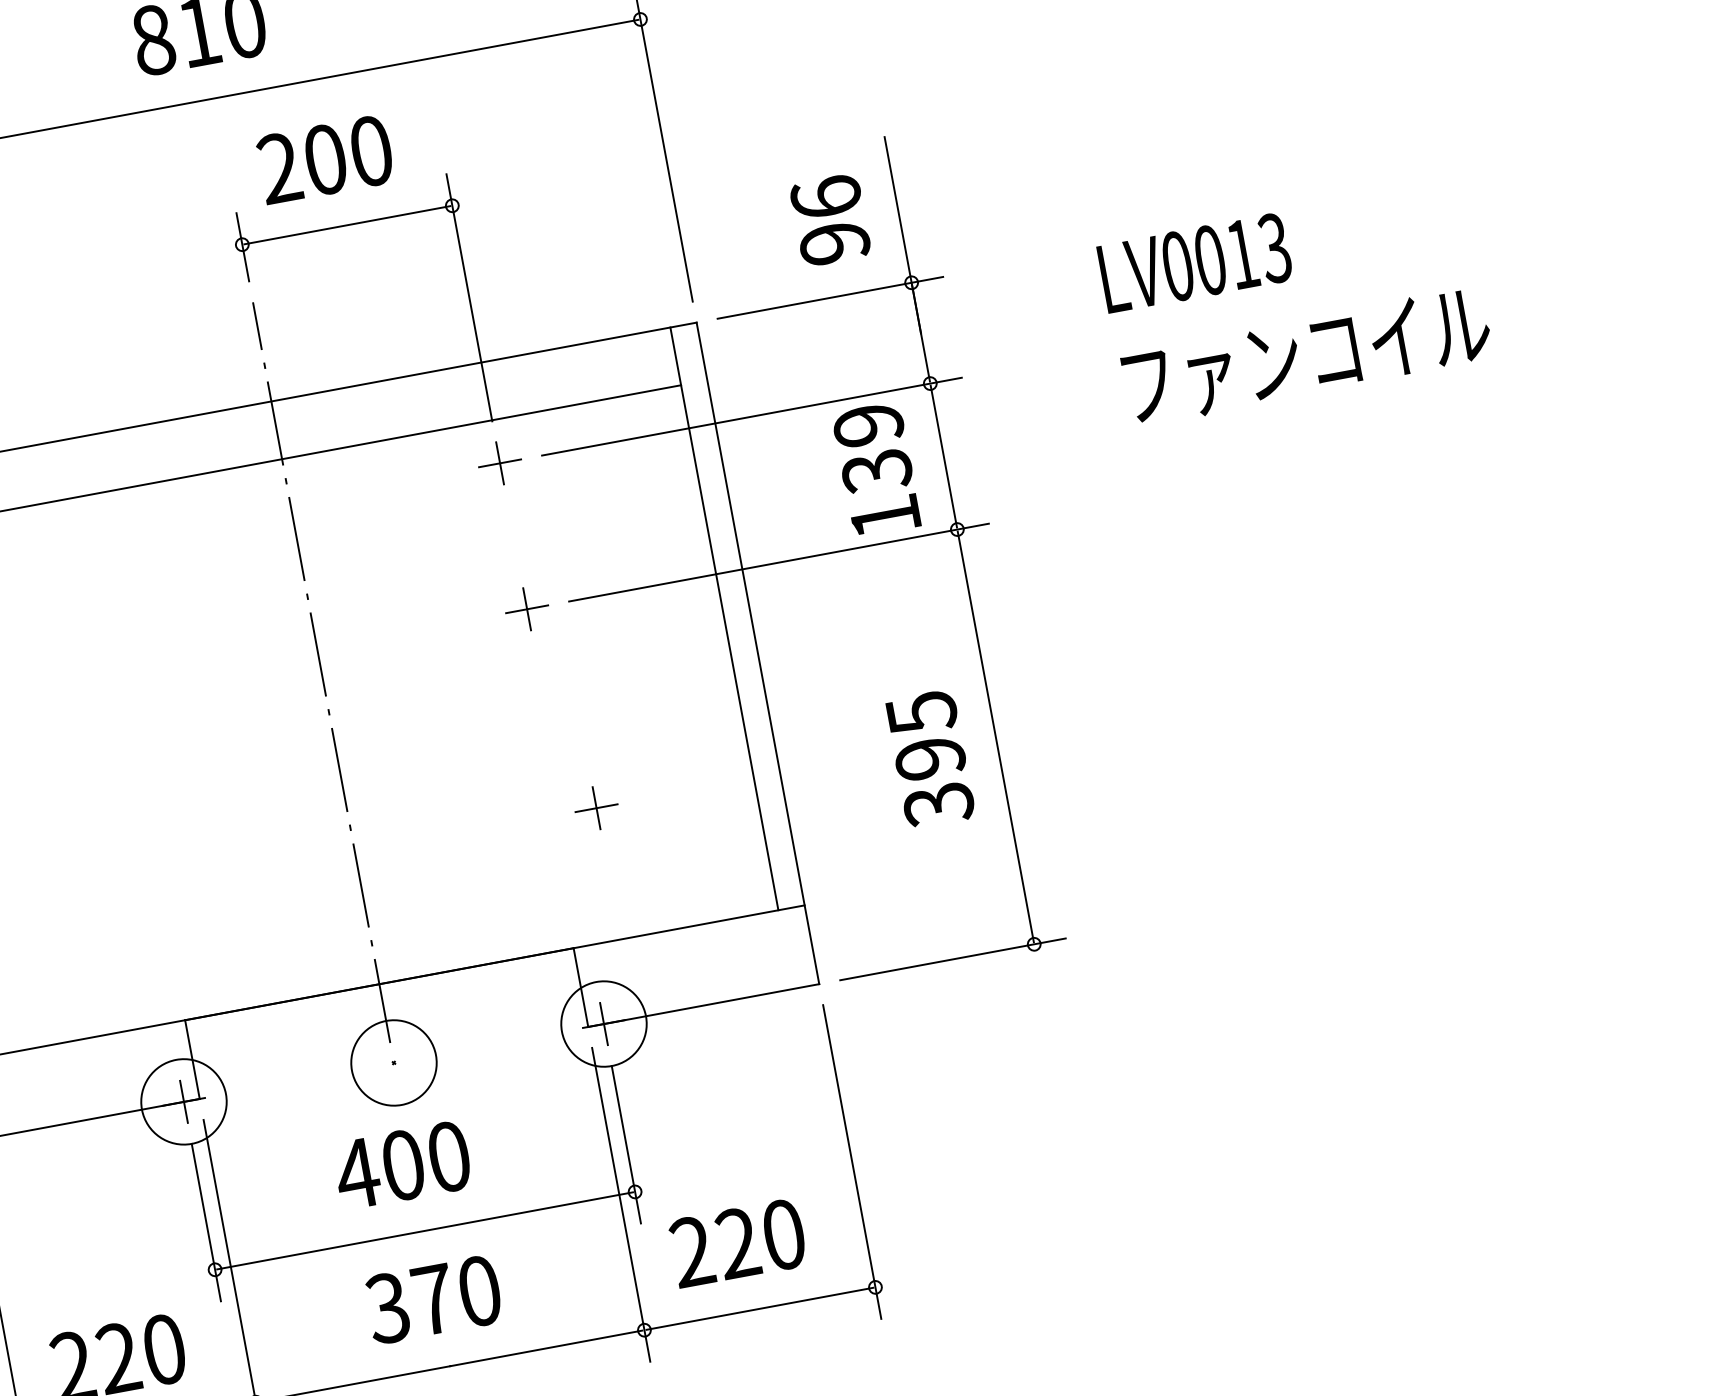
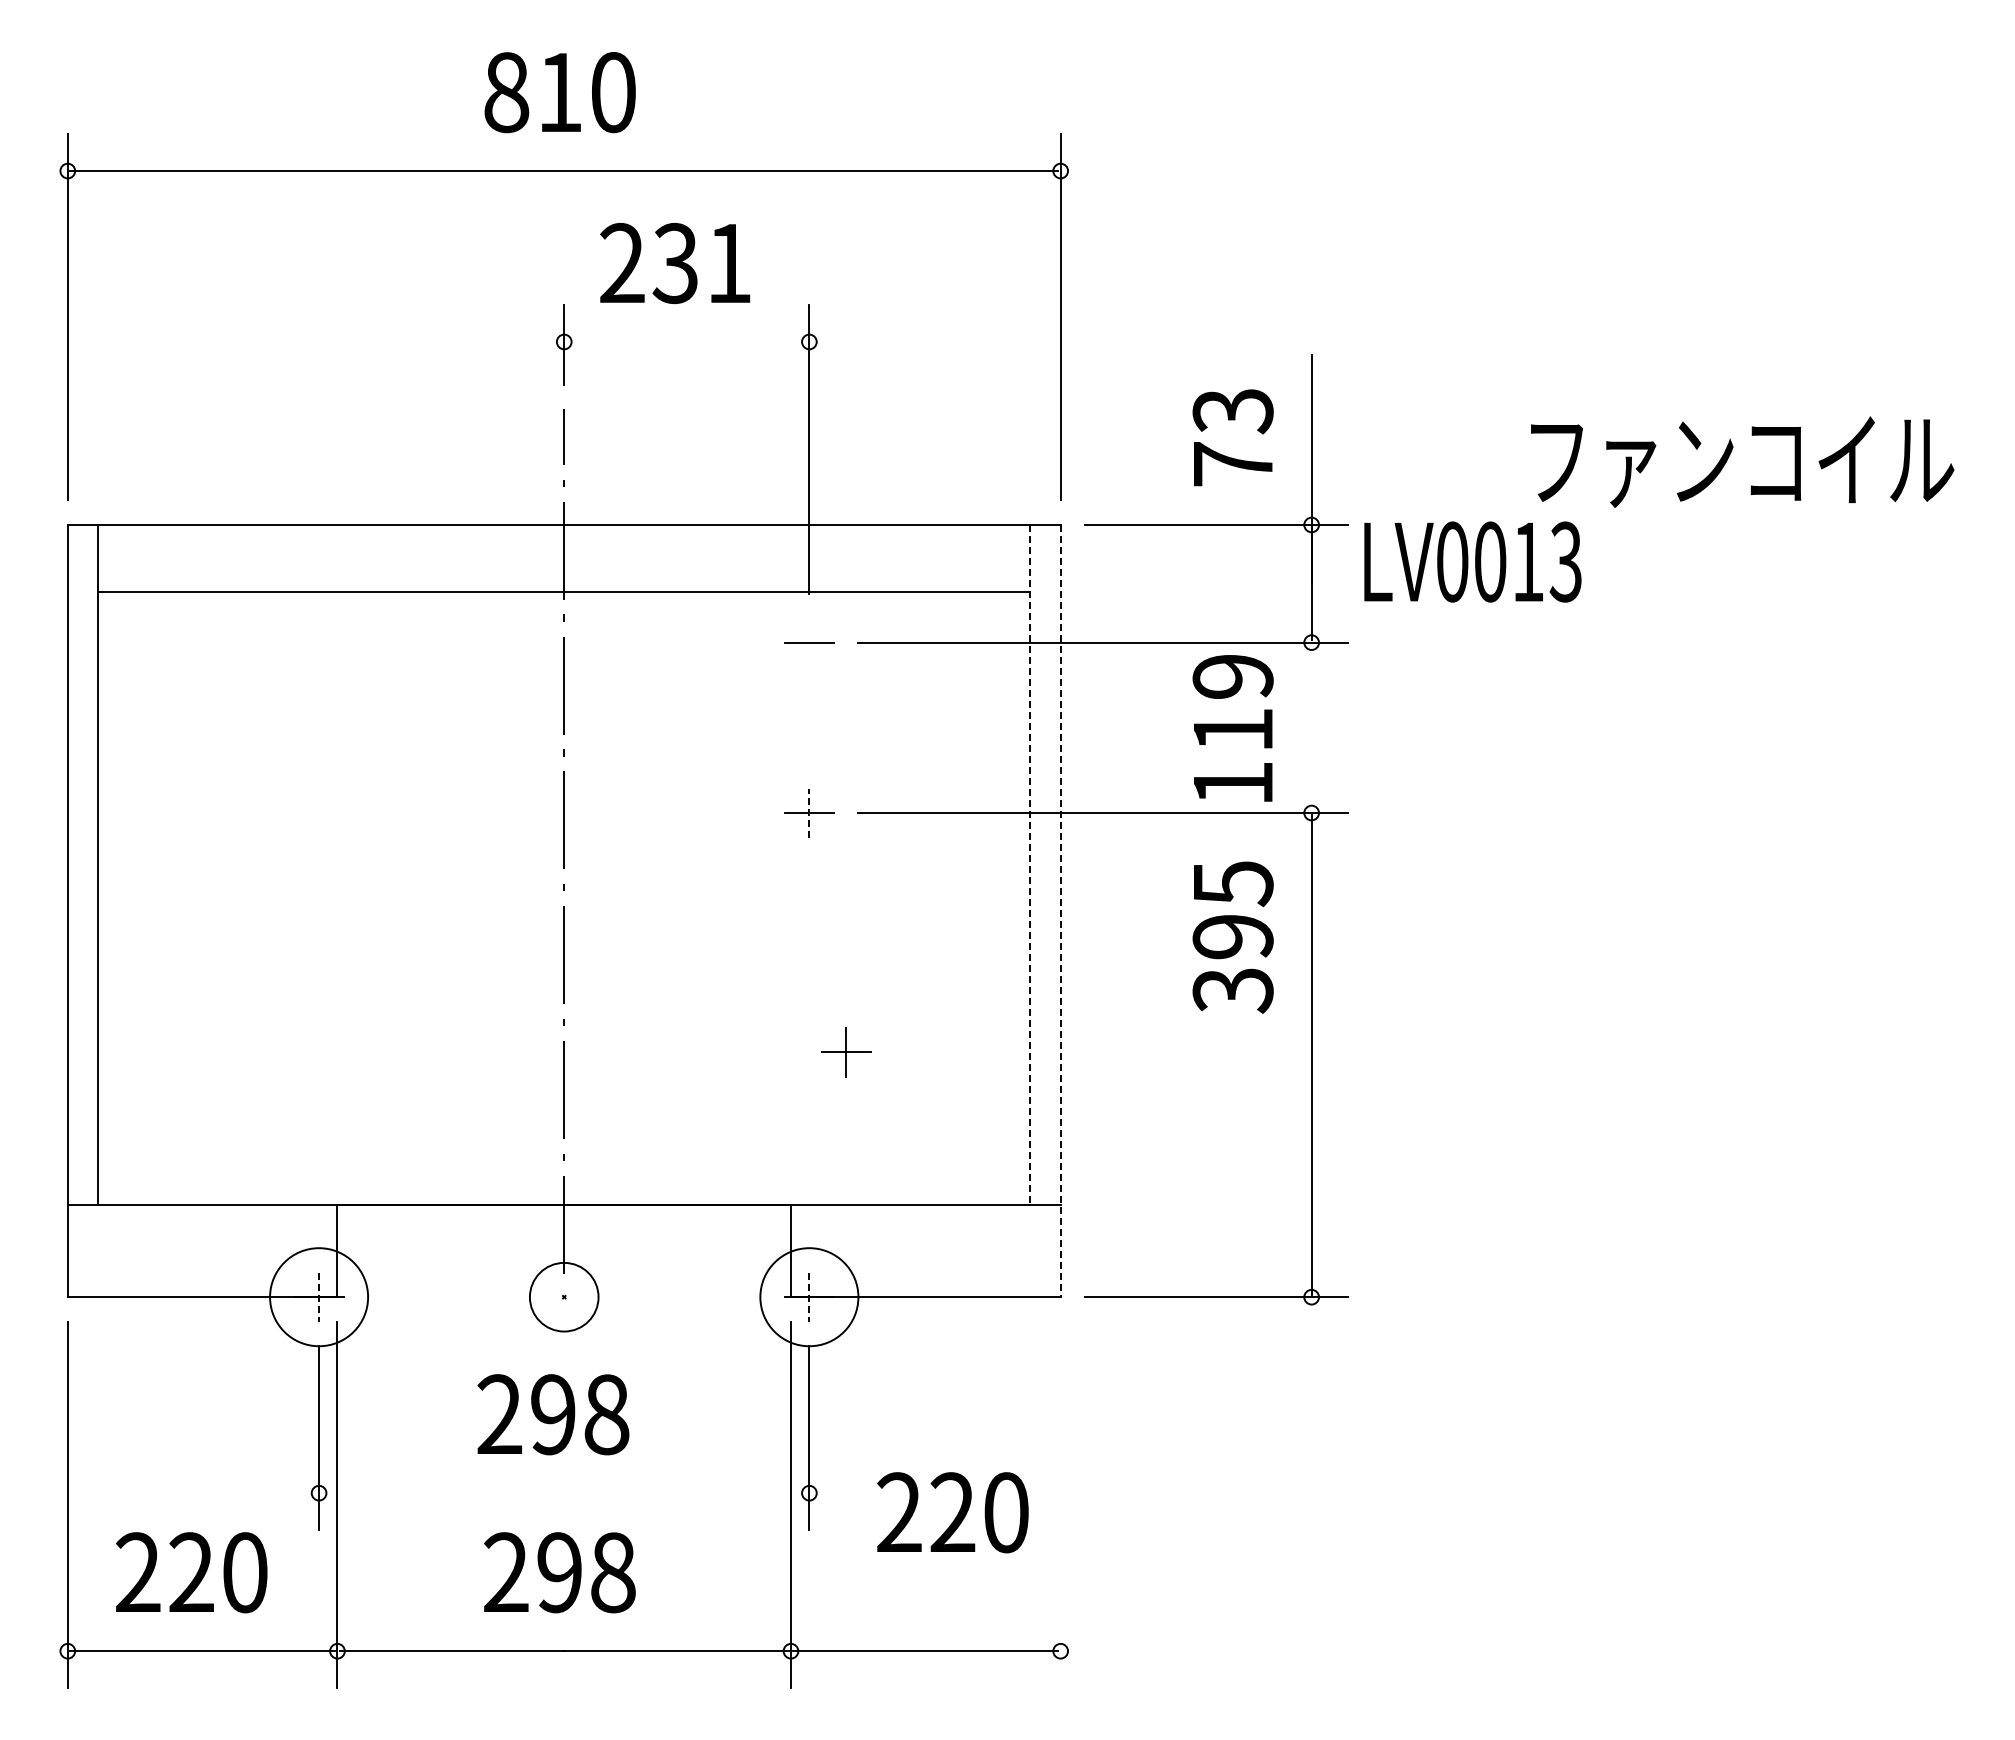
text: (347, 155) -> (701, 263), 200 -> 231
text: (829, 220) -> (1232, 437), 96 -> 73
line: (346, 224) -> (686, 341), removed
text: (1194, 262) -> (1472, 561), moved
text: (1306, 356) -> (1742, 461), moved
line: (943, 456) -> (1311, 727), removed
line: (500, 463) -> (809, 642), removed
text: (876, 471) -> (1232, 730), 139 -> 119
line: (527, 609) -> (809, 813), solid -> dashed
line: (724, 619) -> (1030, 865), solid -> dashed
line: (757, 653) -> (1060, 911), solid -> dashed
text: (929, 759) -> (1232, 937), moved
line: (604, 1024) -> (809, 1297), solid -> dashed
circle: (394, 1063) -> (564, 1297), size x0.7
line: (184, 1102) -> (319, 1297), solid -> dashed
line: (852, 1161) -> (1060, 1504), removed
text: (402, 1165) -> (552, 1414), 400 -> 298
line: (424, 1231) -> (563, 1493), removed
text: (737, 1243) -> (952, 1512), moved
text: (432, 1299) -> (558, 1572), 370 -> 298

